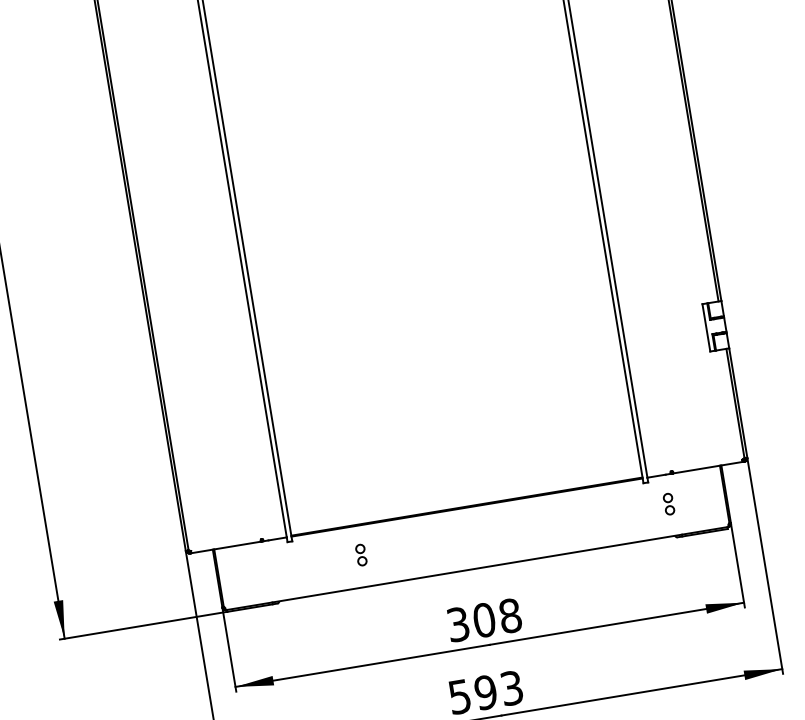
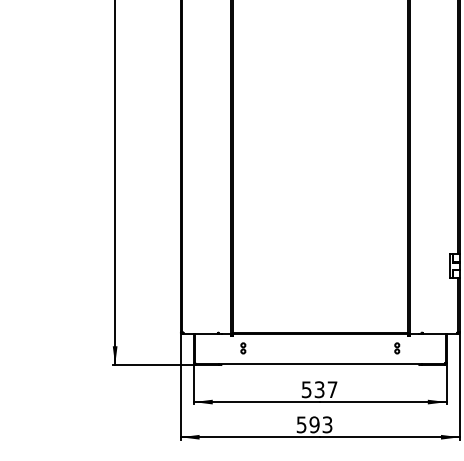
part: (669, 504) -> (397, 348), moved
part: (361, 555) -> (243, 348), moved
text: (483, 619) -> (319, 389), 308 -> 537

